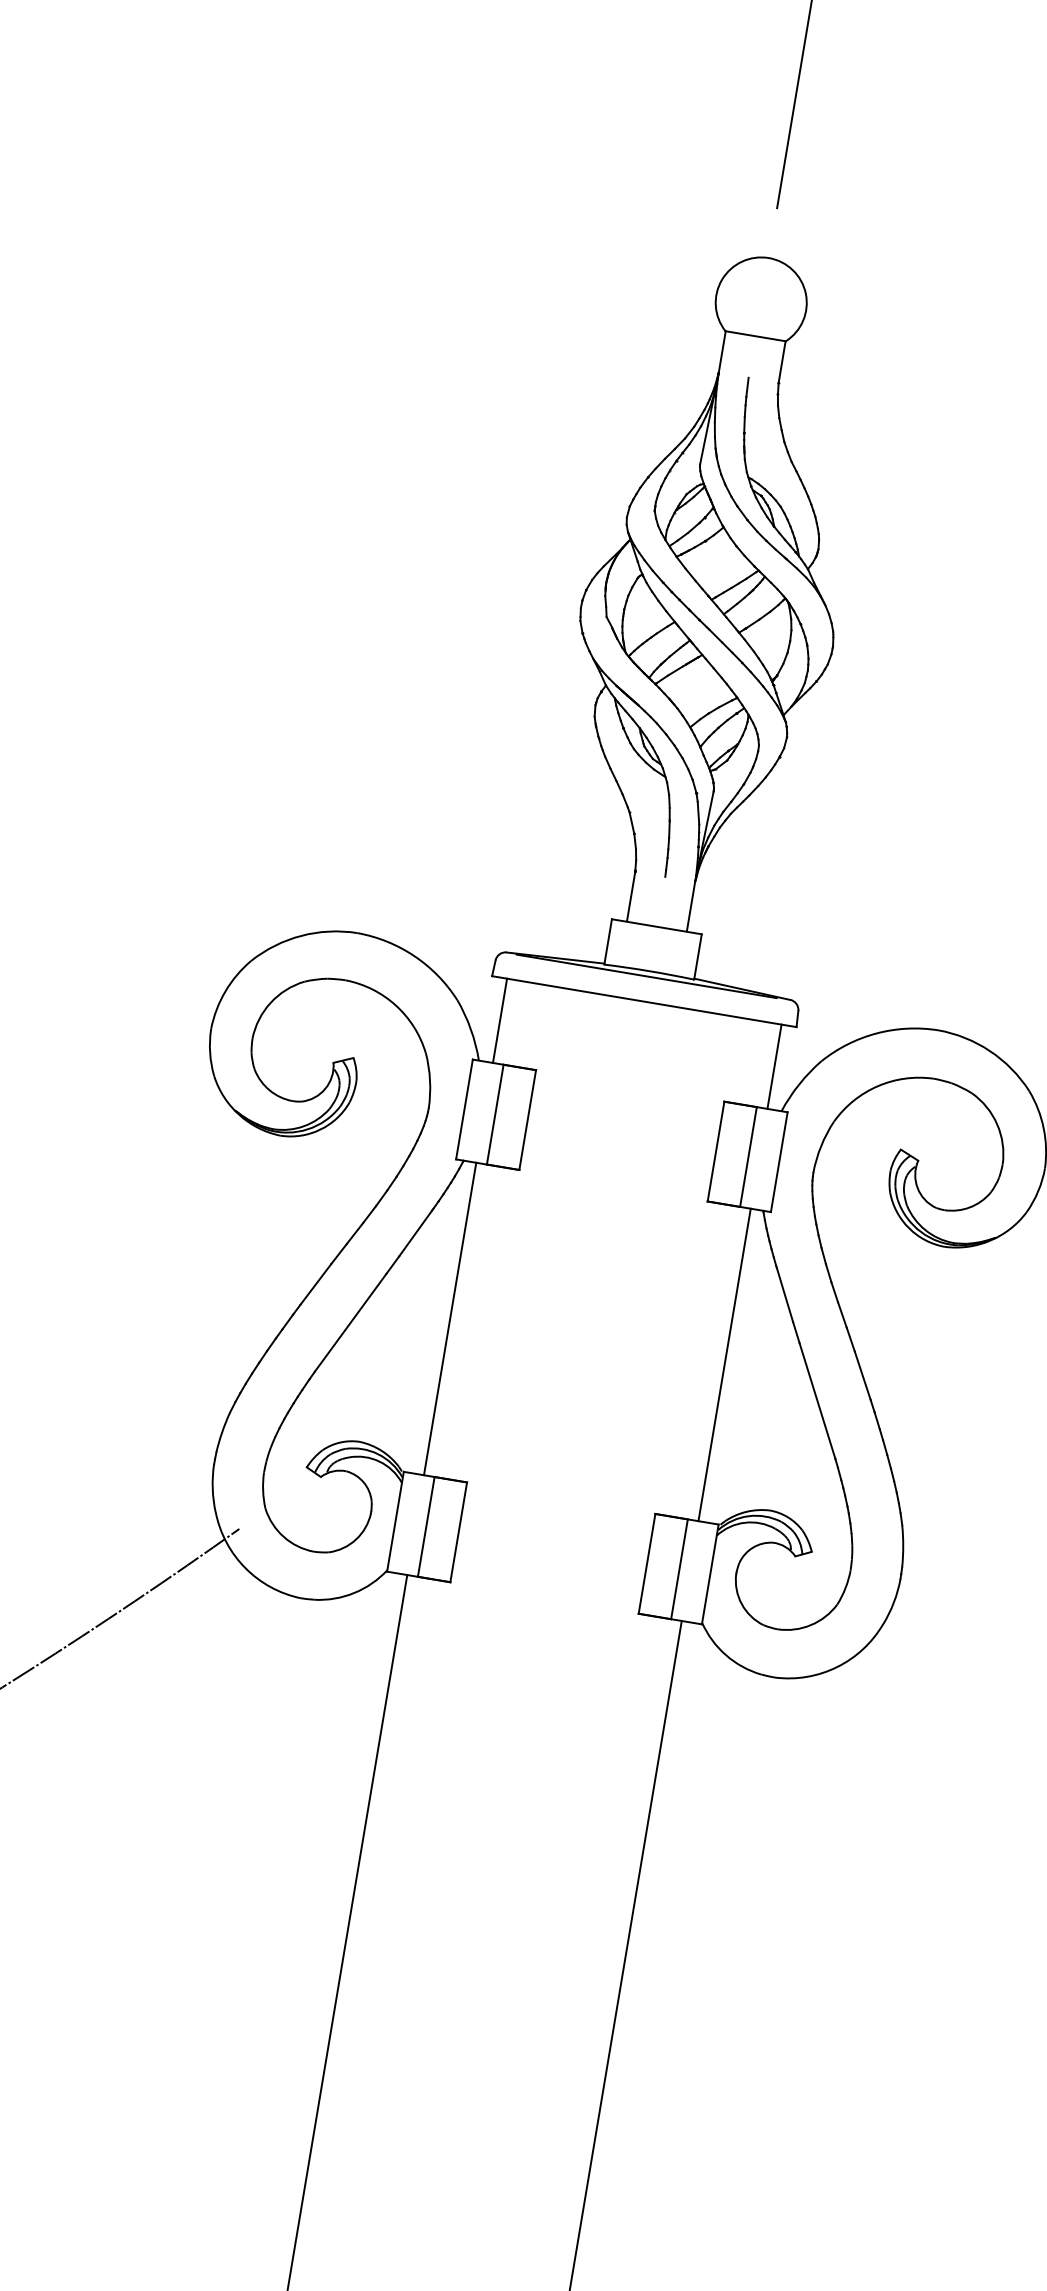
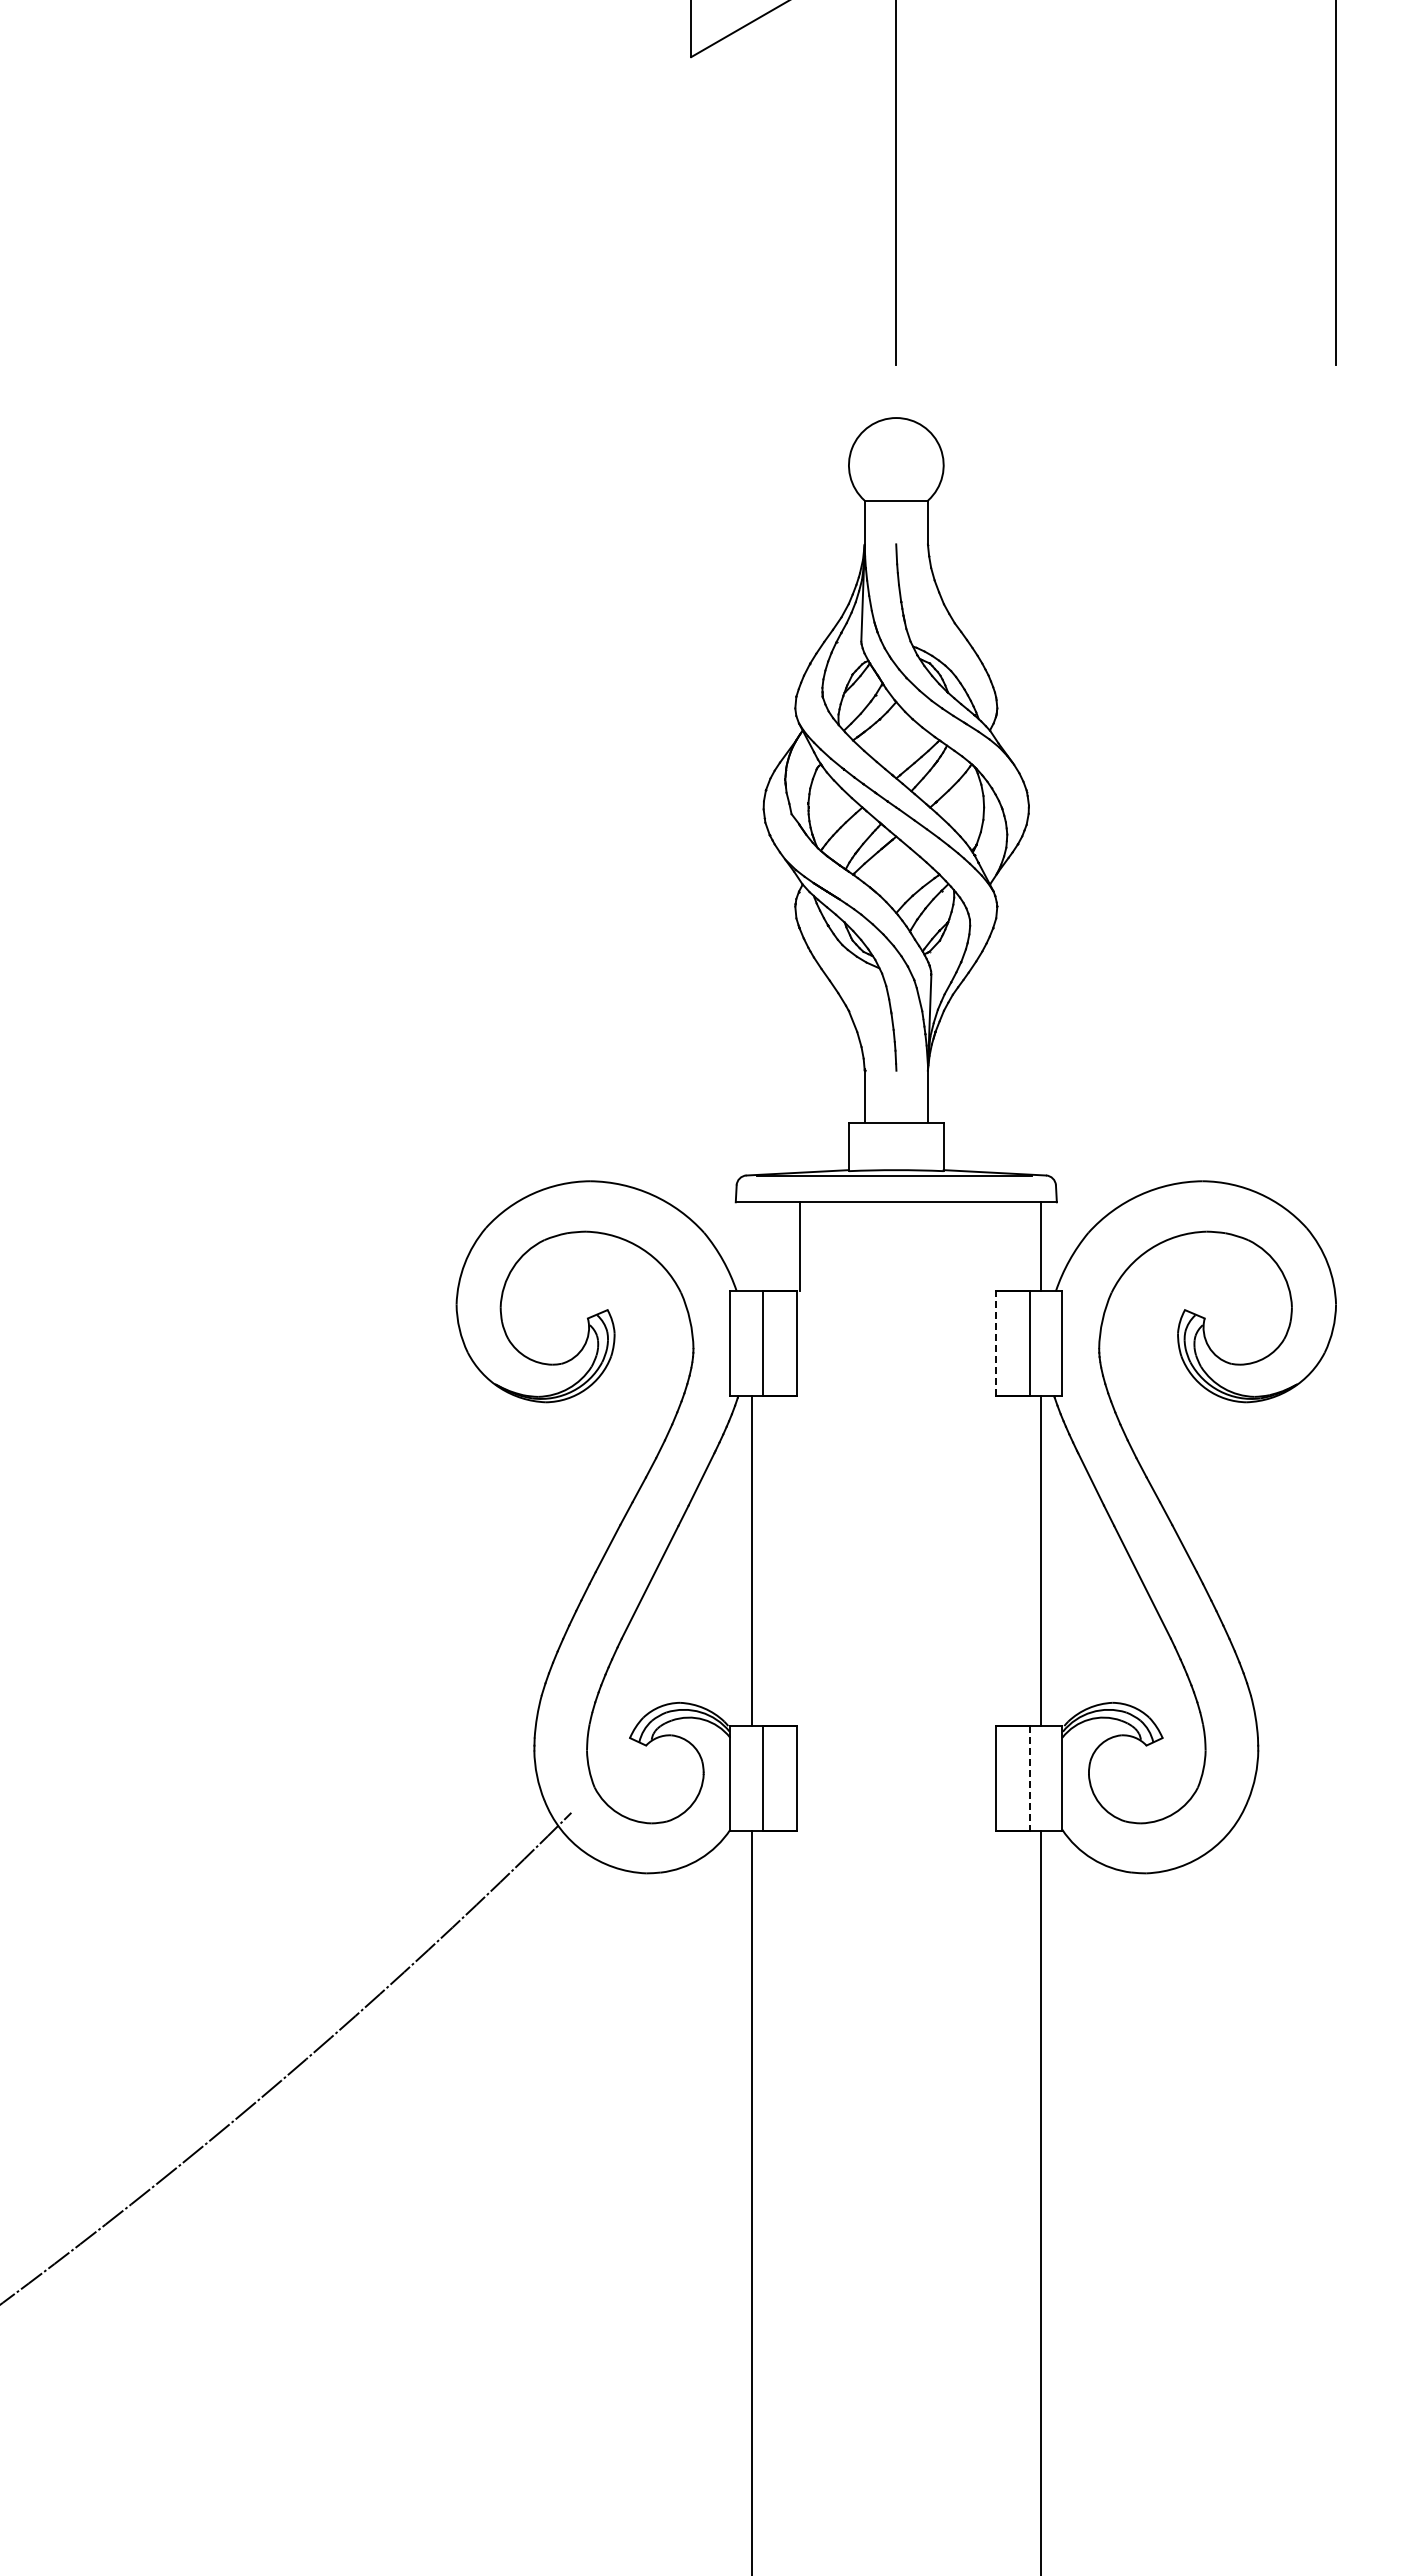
line: (500, 1020) -> (799, 1246), moved
line: (715, 1151) -> (995, 1343), solid -> dashed
line: (679, 1569) -> (1029, 1778), solid -> dashed

